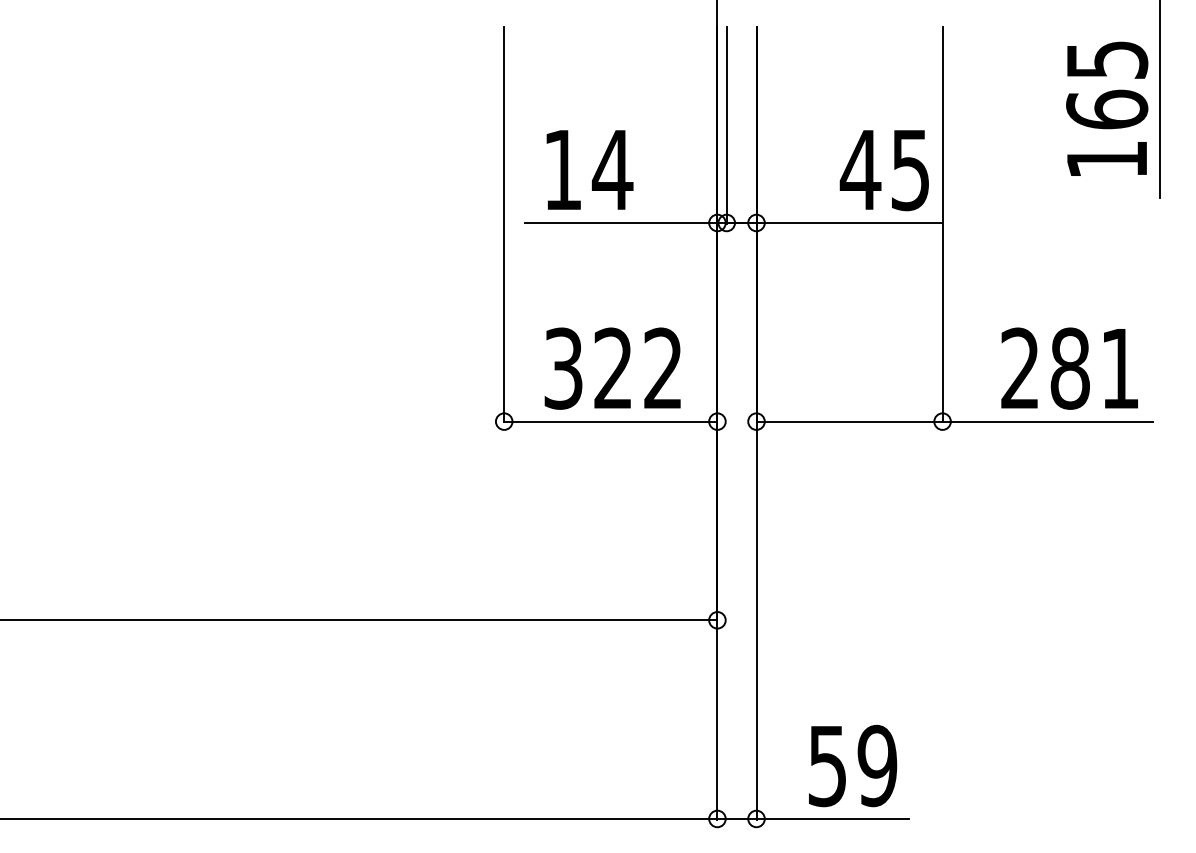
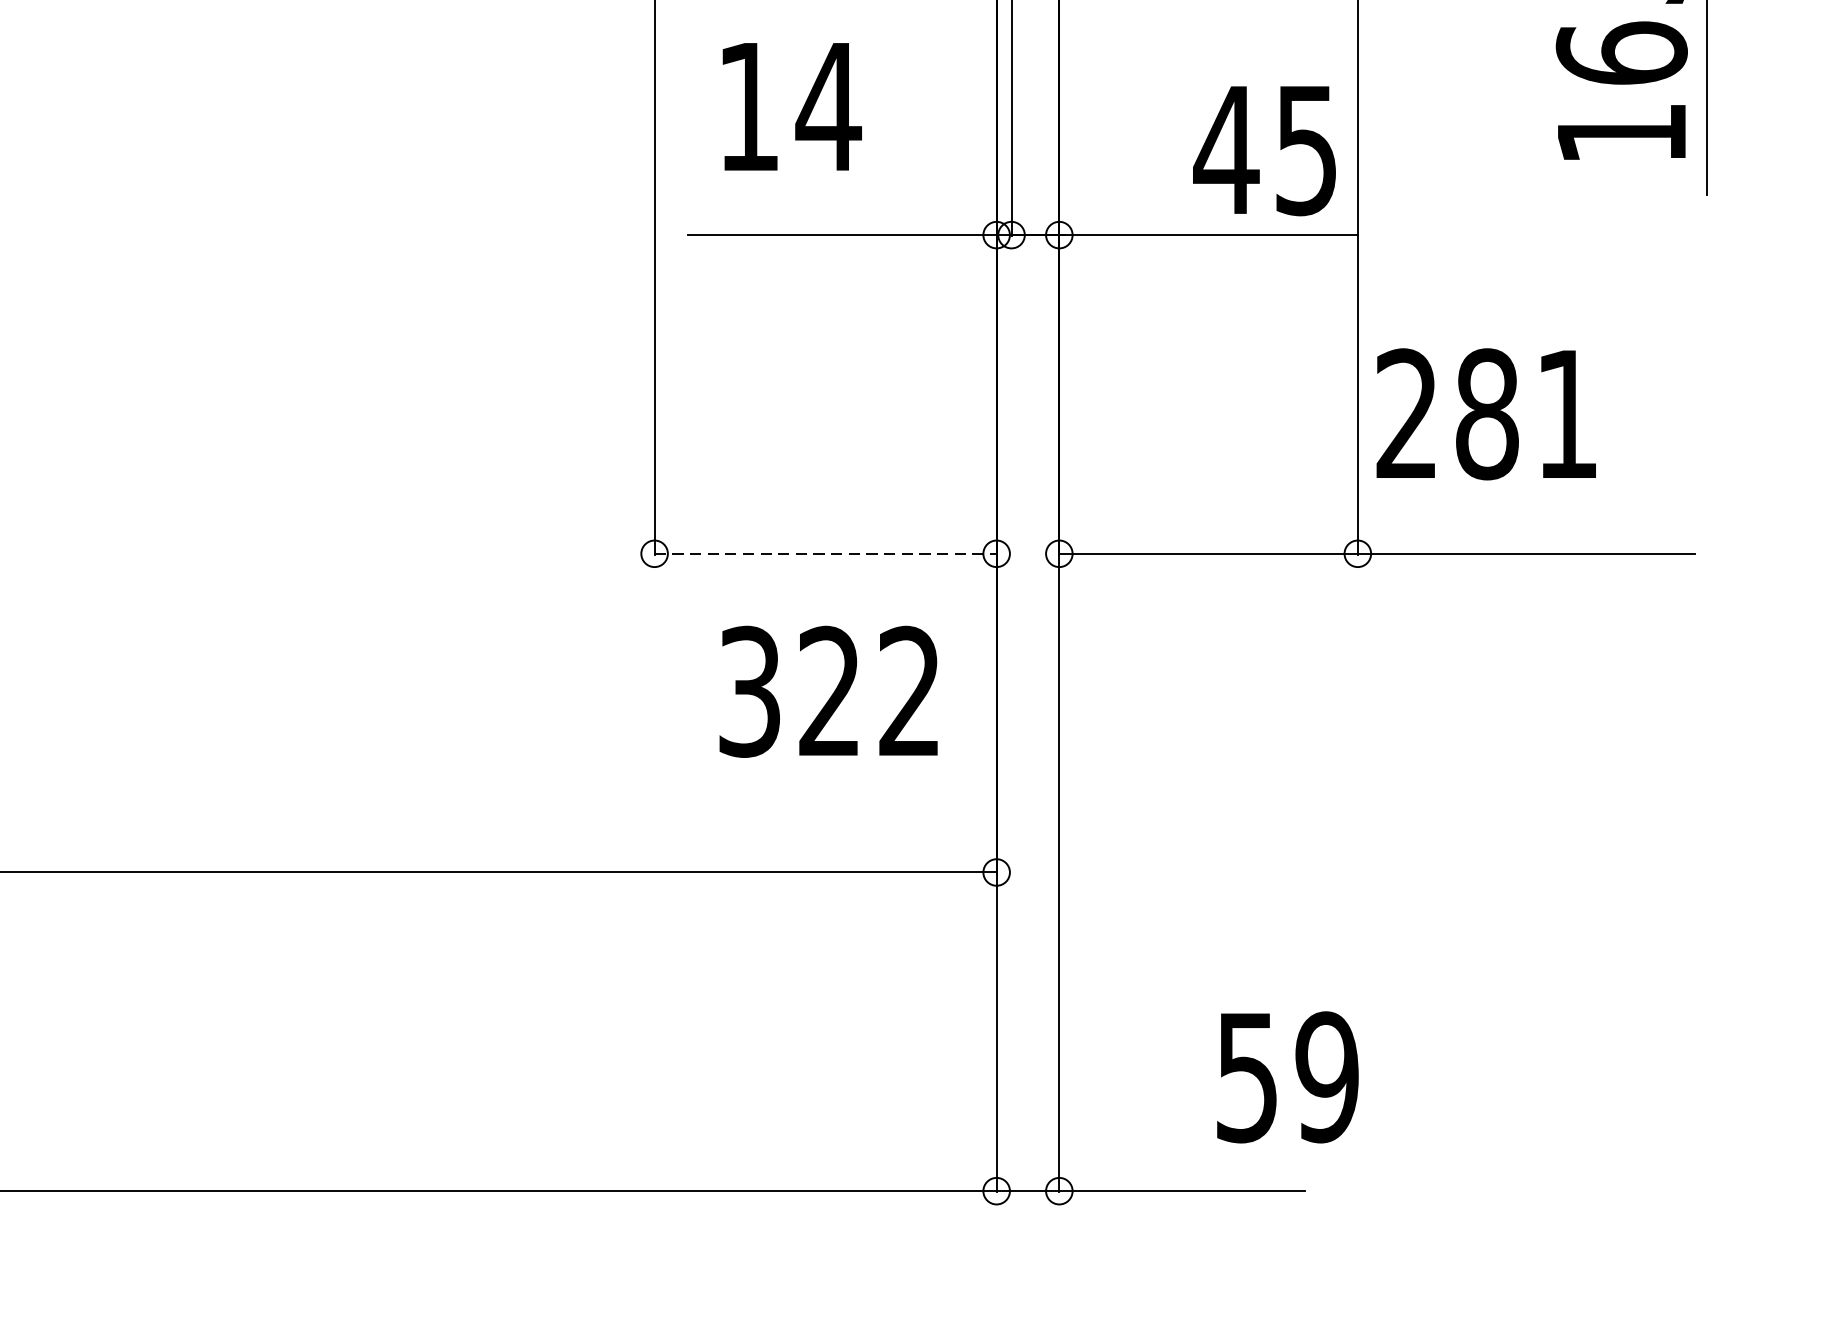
text: (589, 169) -> (791, 106), moved
text: (612, 368) -> (828, 691), moved
text: (1069, 368) -> (1486, 414), moved
line: (610, 421) -> (825, 553), solid -> dashed
text: (853, 765) -> (1288, 1076), moved

